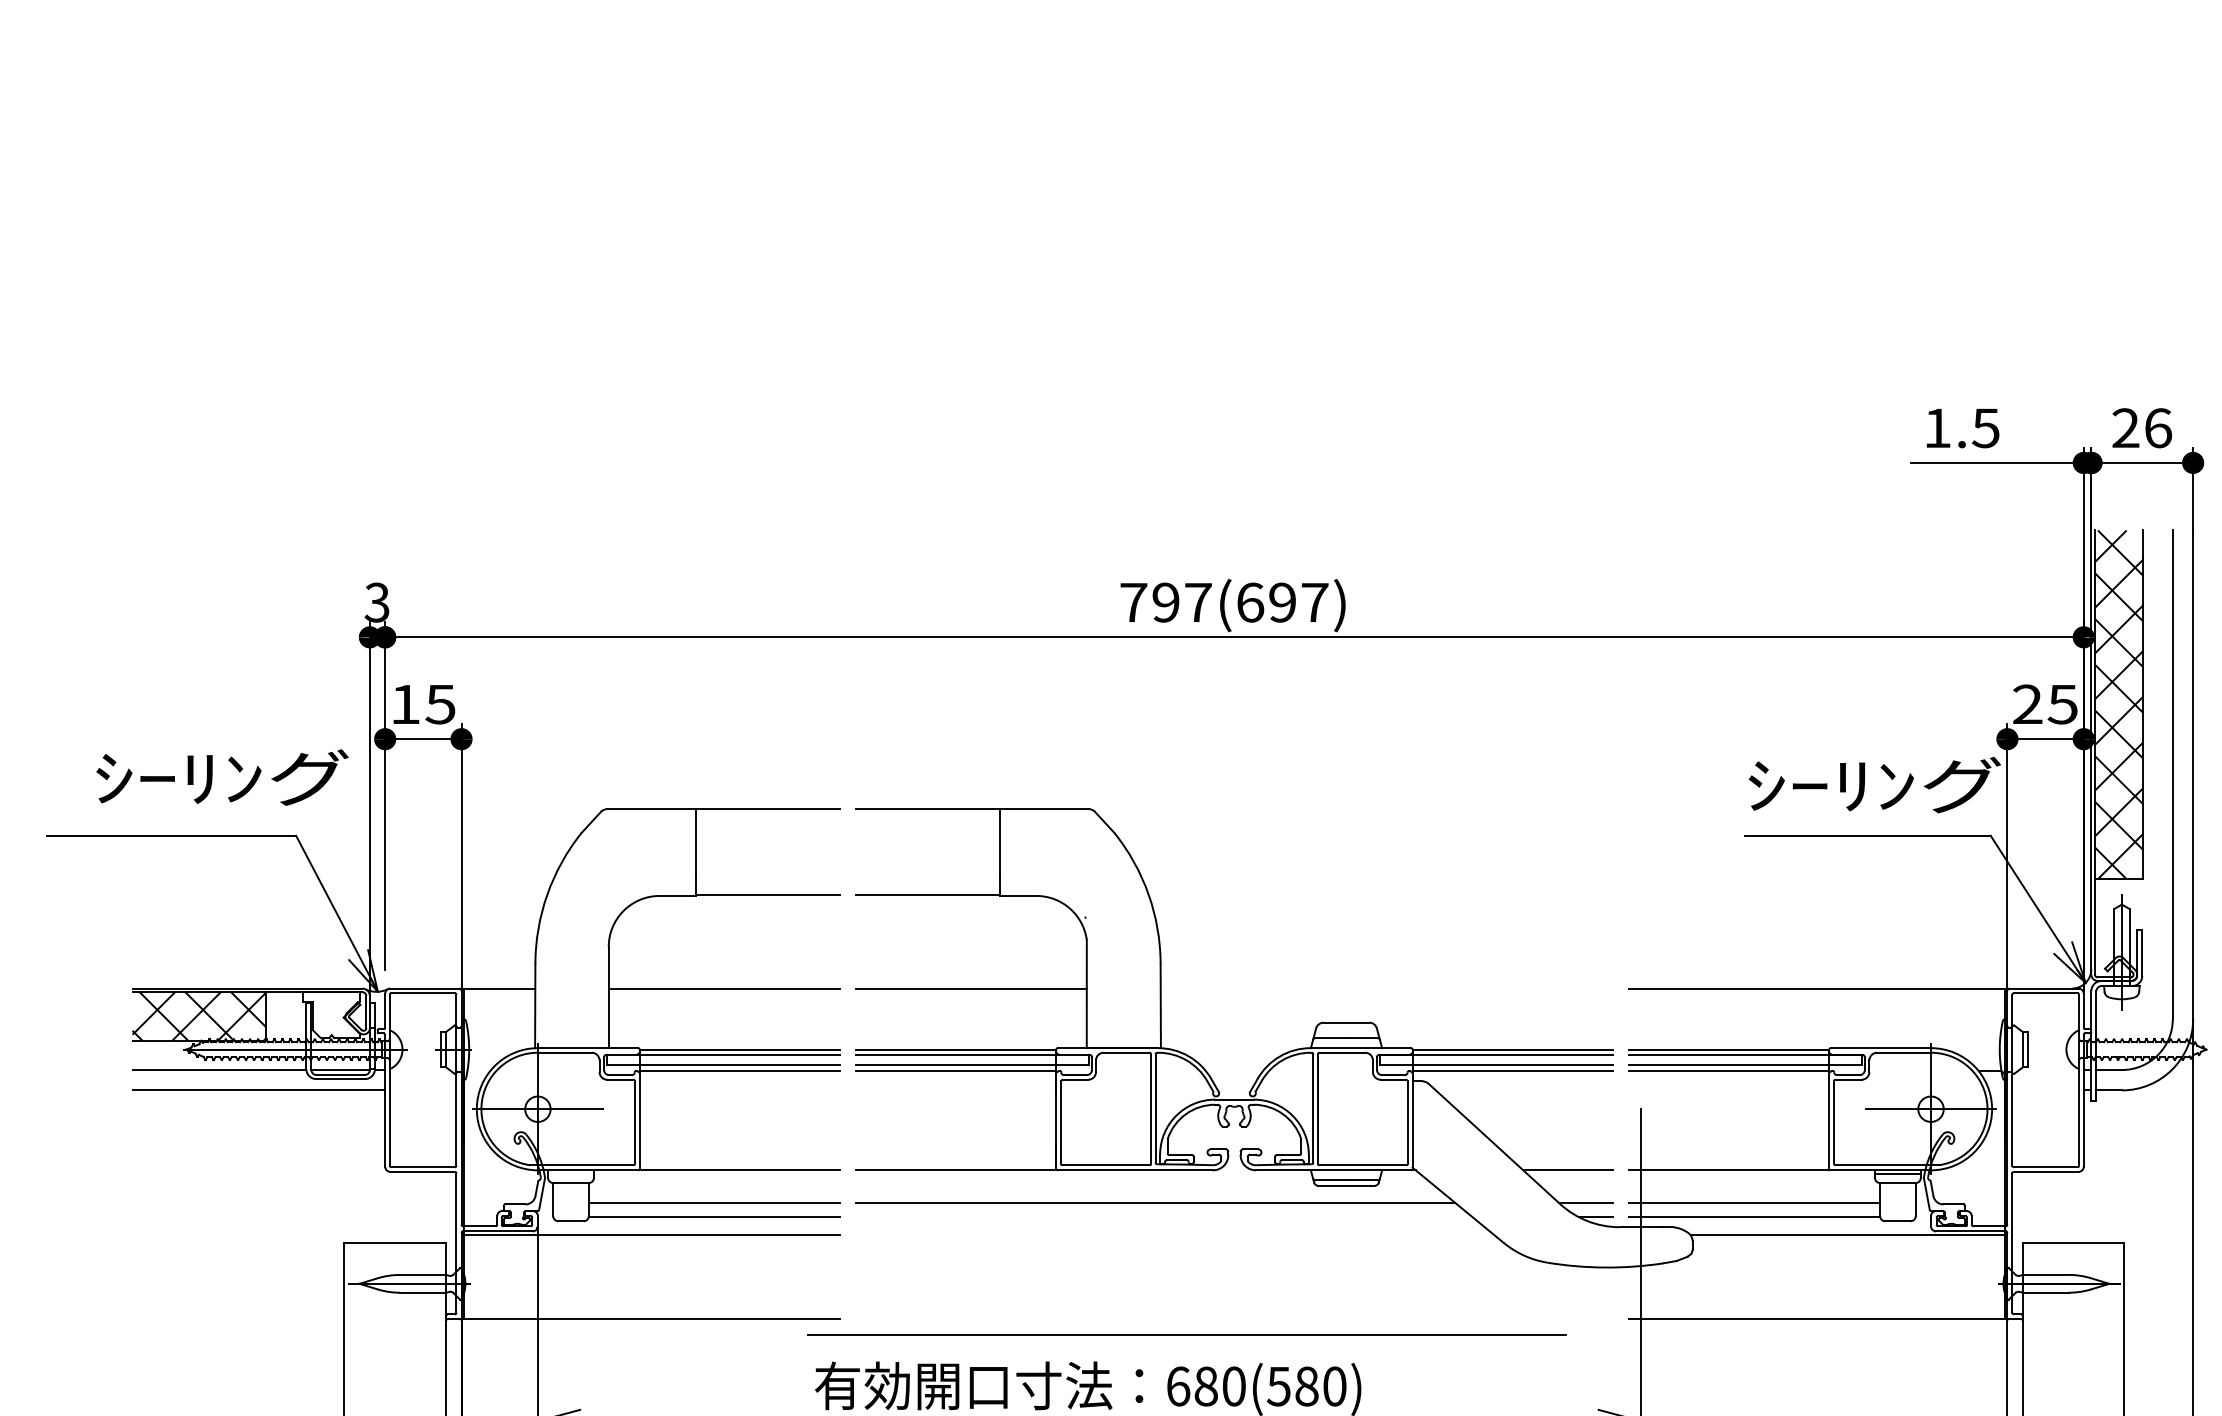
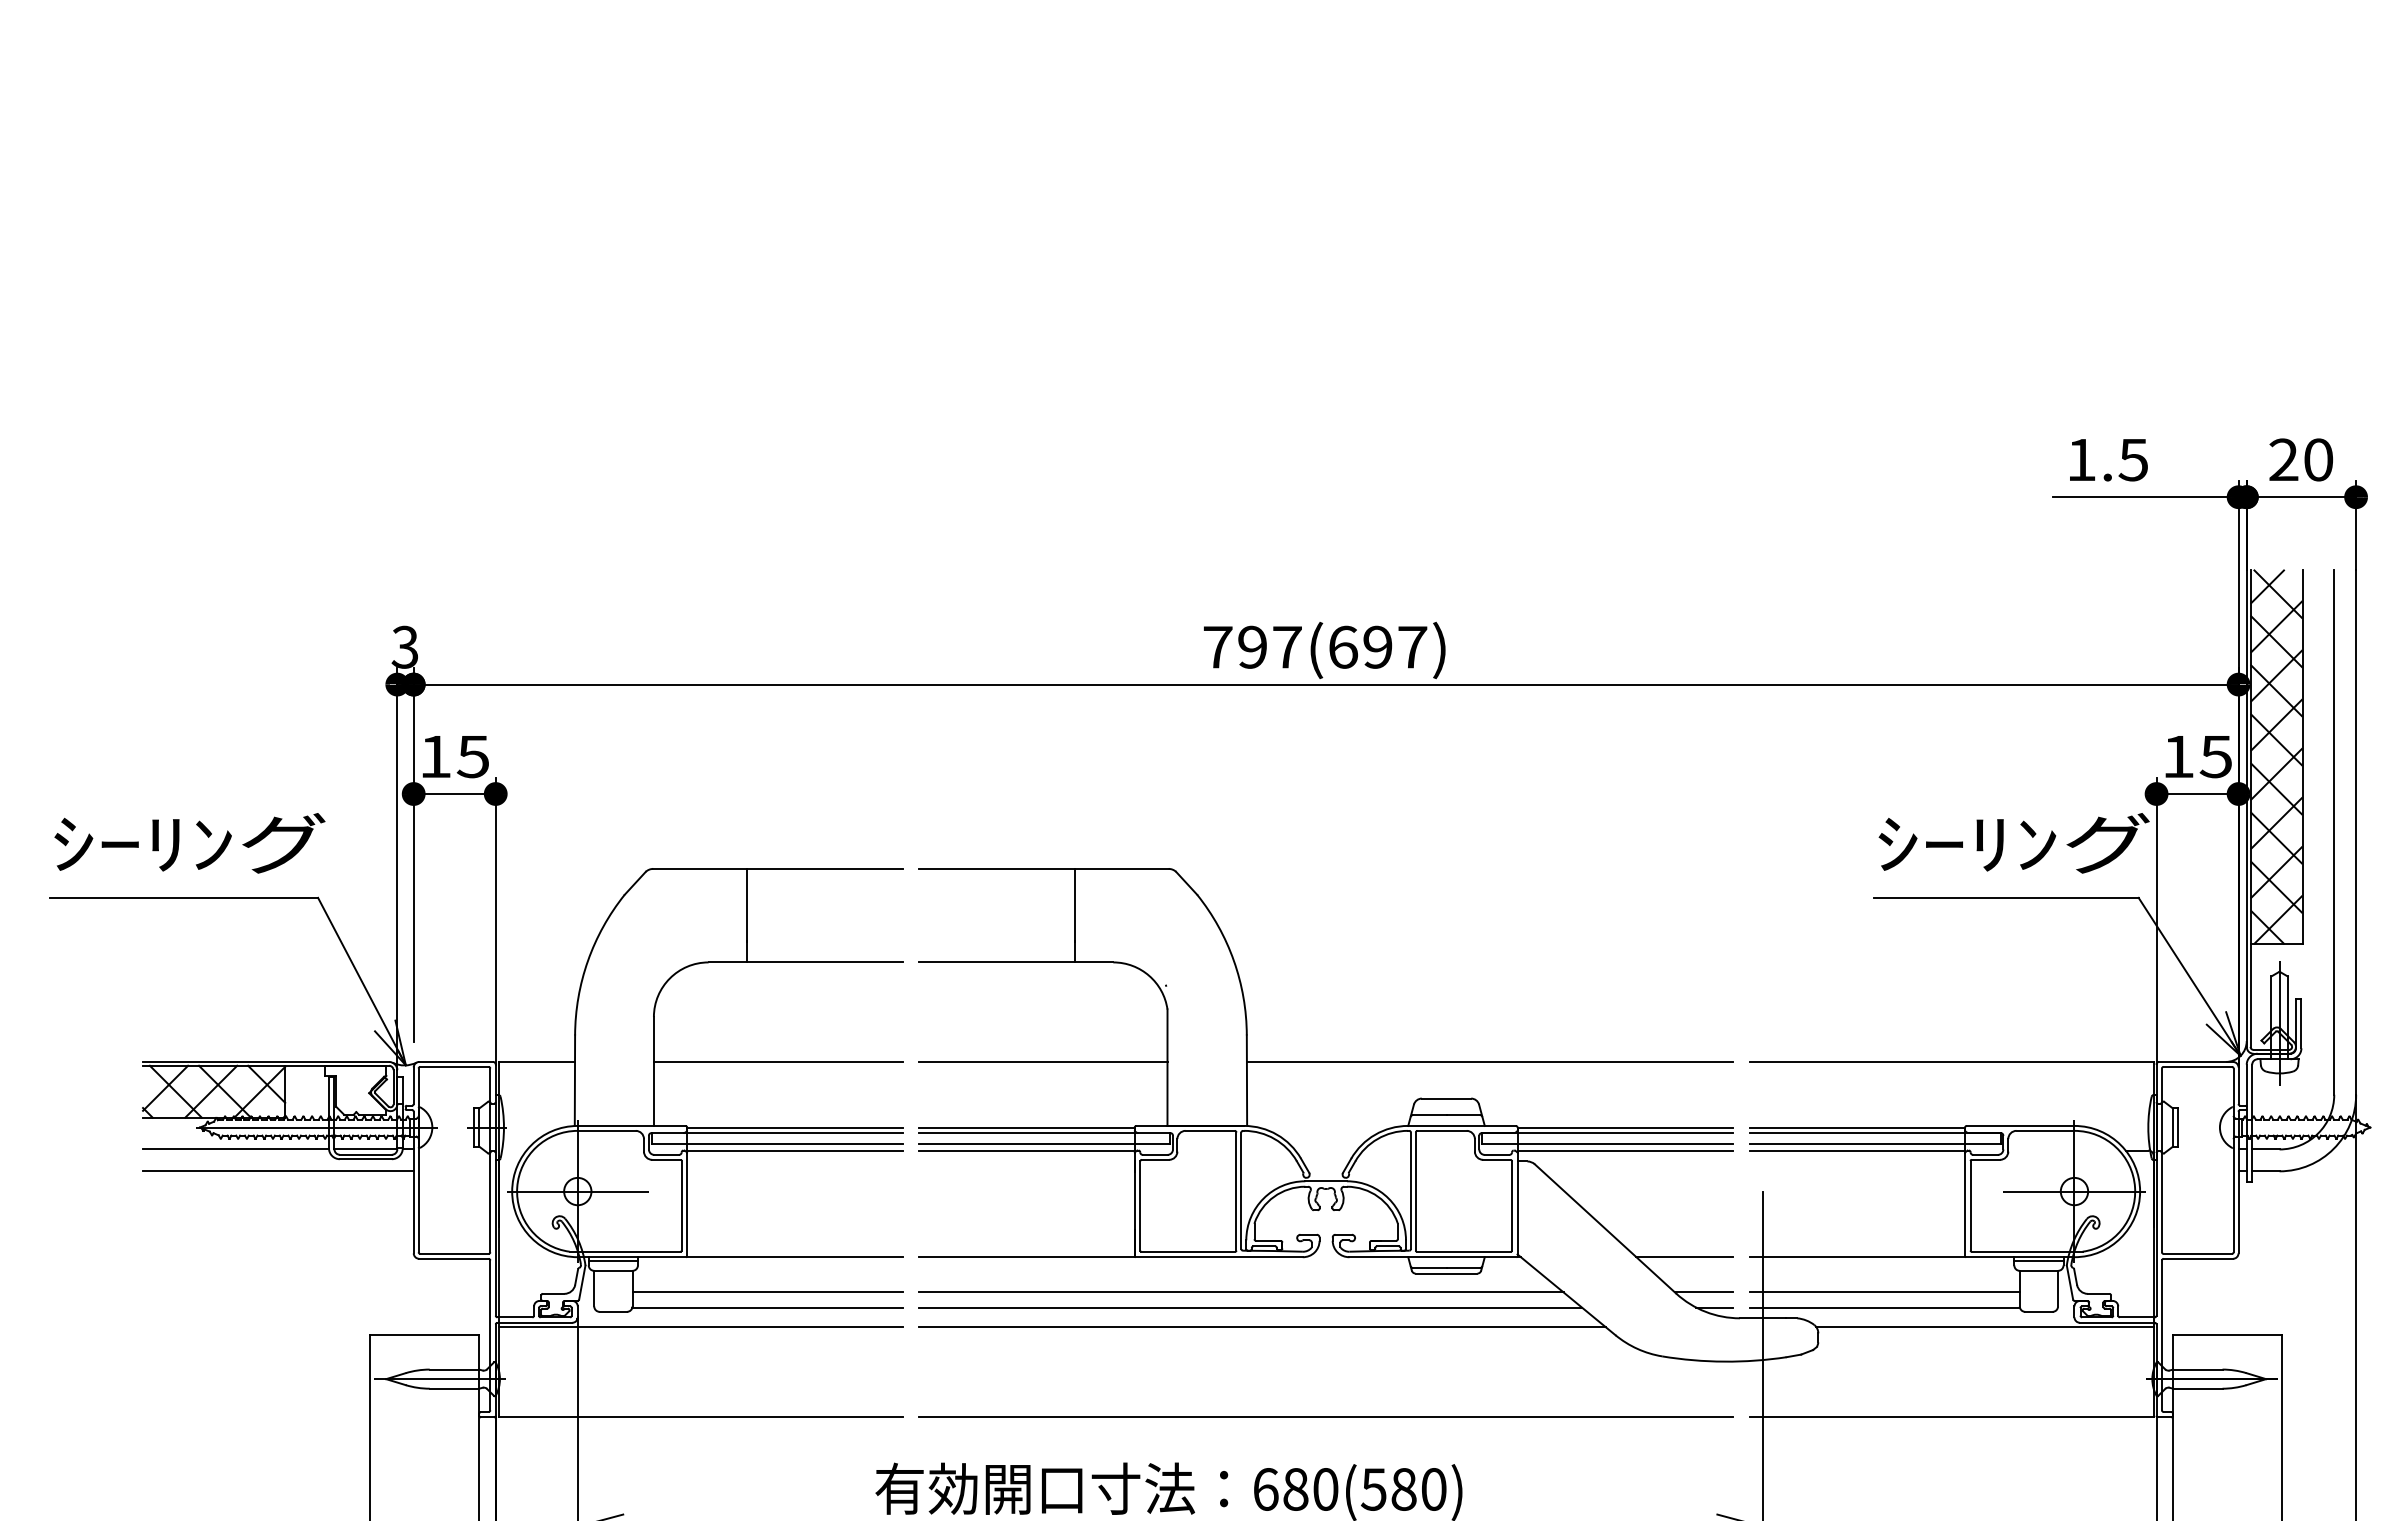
text: (2158, 427) -> (2318, 459), 26 -> 20
text: (2027, 704) -> (2178, 756), 25 -> 15
text: (222, 777) -> (189, 843), moved
line: (1386, 988) -> (1489, 1061), added
line: (570, 1174) -> (612, 1261), added
line: (1164, 1217) -> (1250, 1307), added
line: (1175, 1234) -> (1262, 1326), added
line: (1186, 1334) -> (1325, 1416), moved

